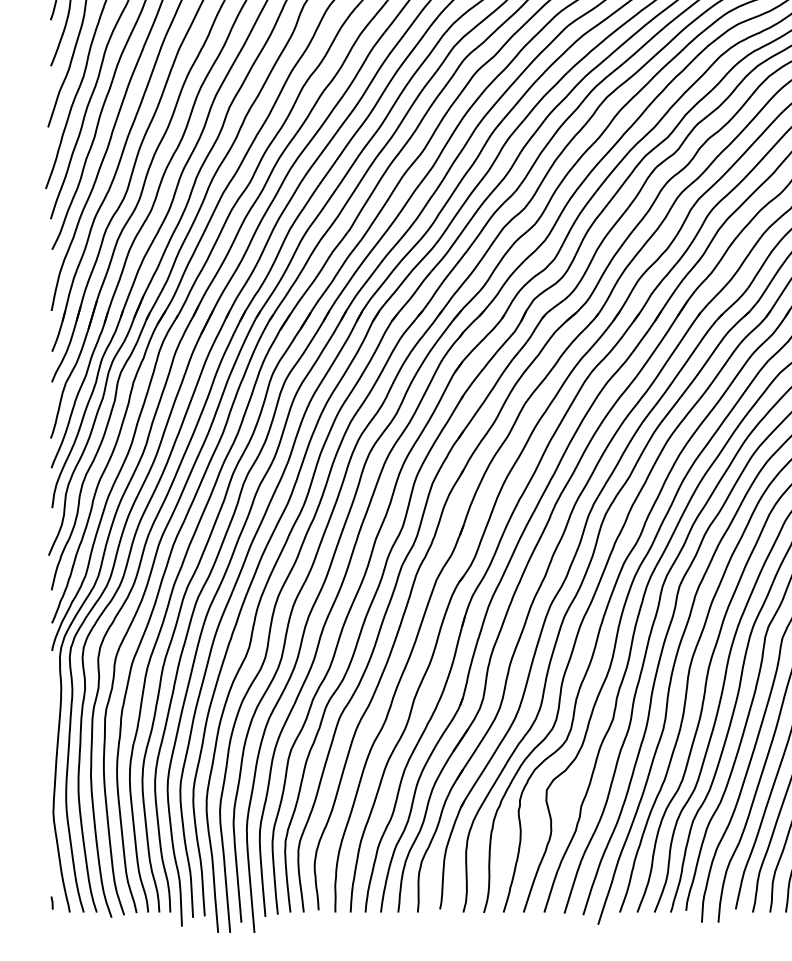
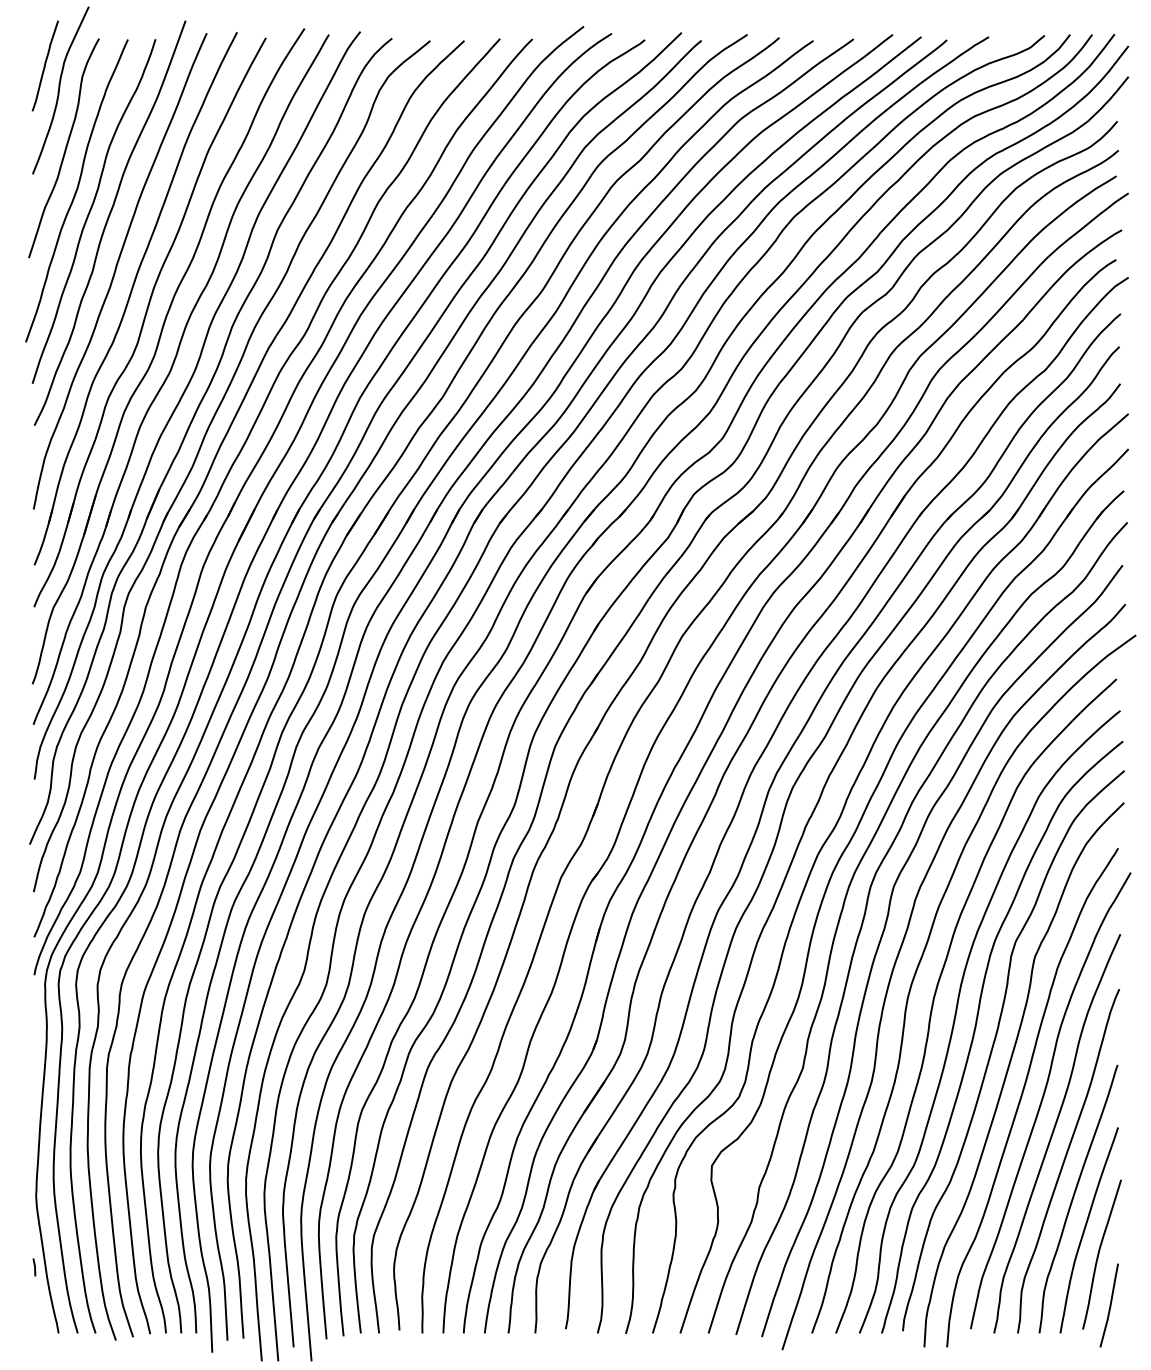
line: (52, 903) -> (34, 1267), moved

